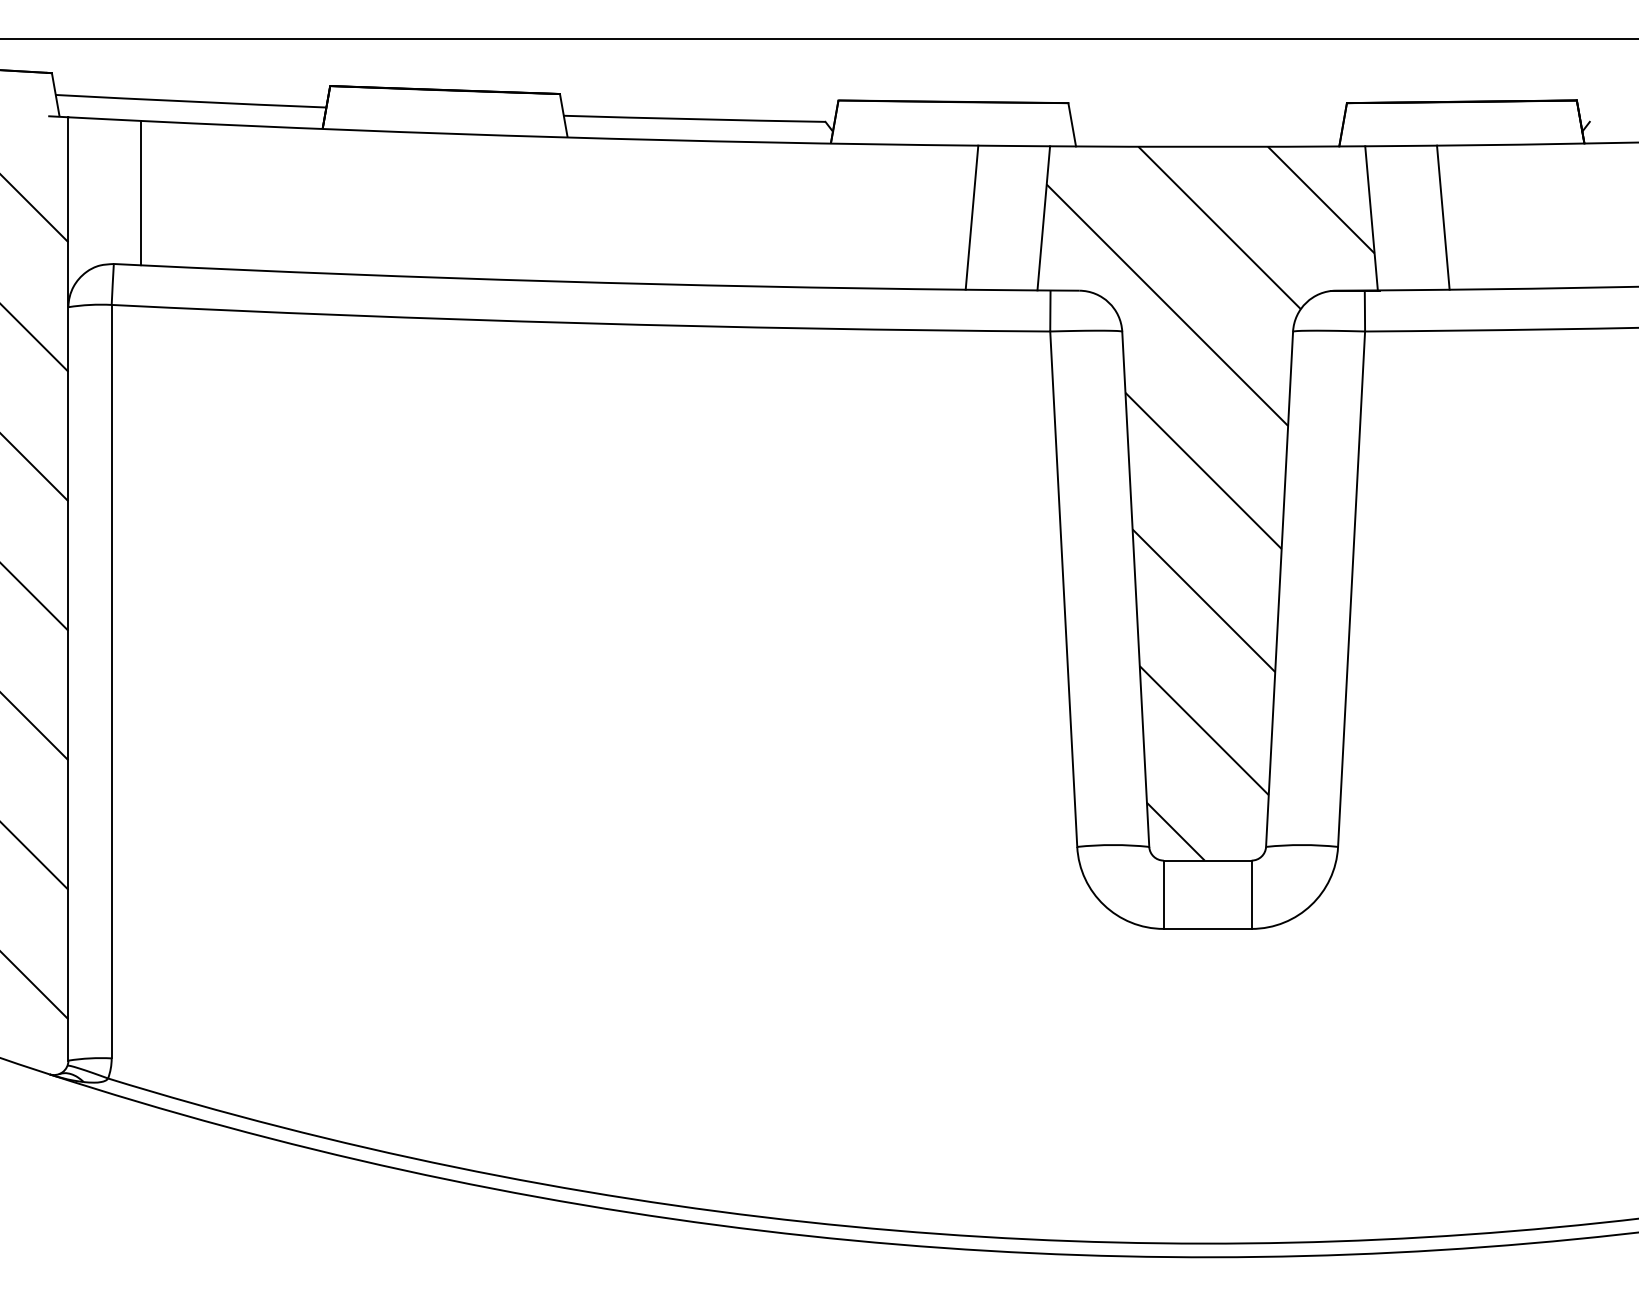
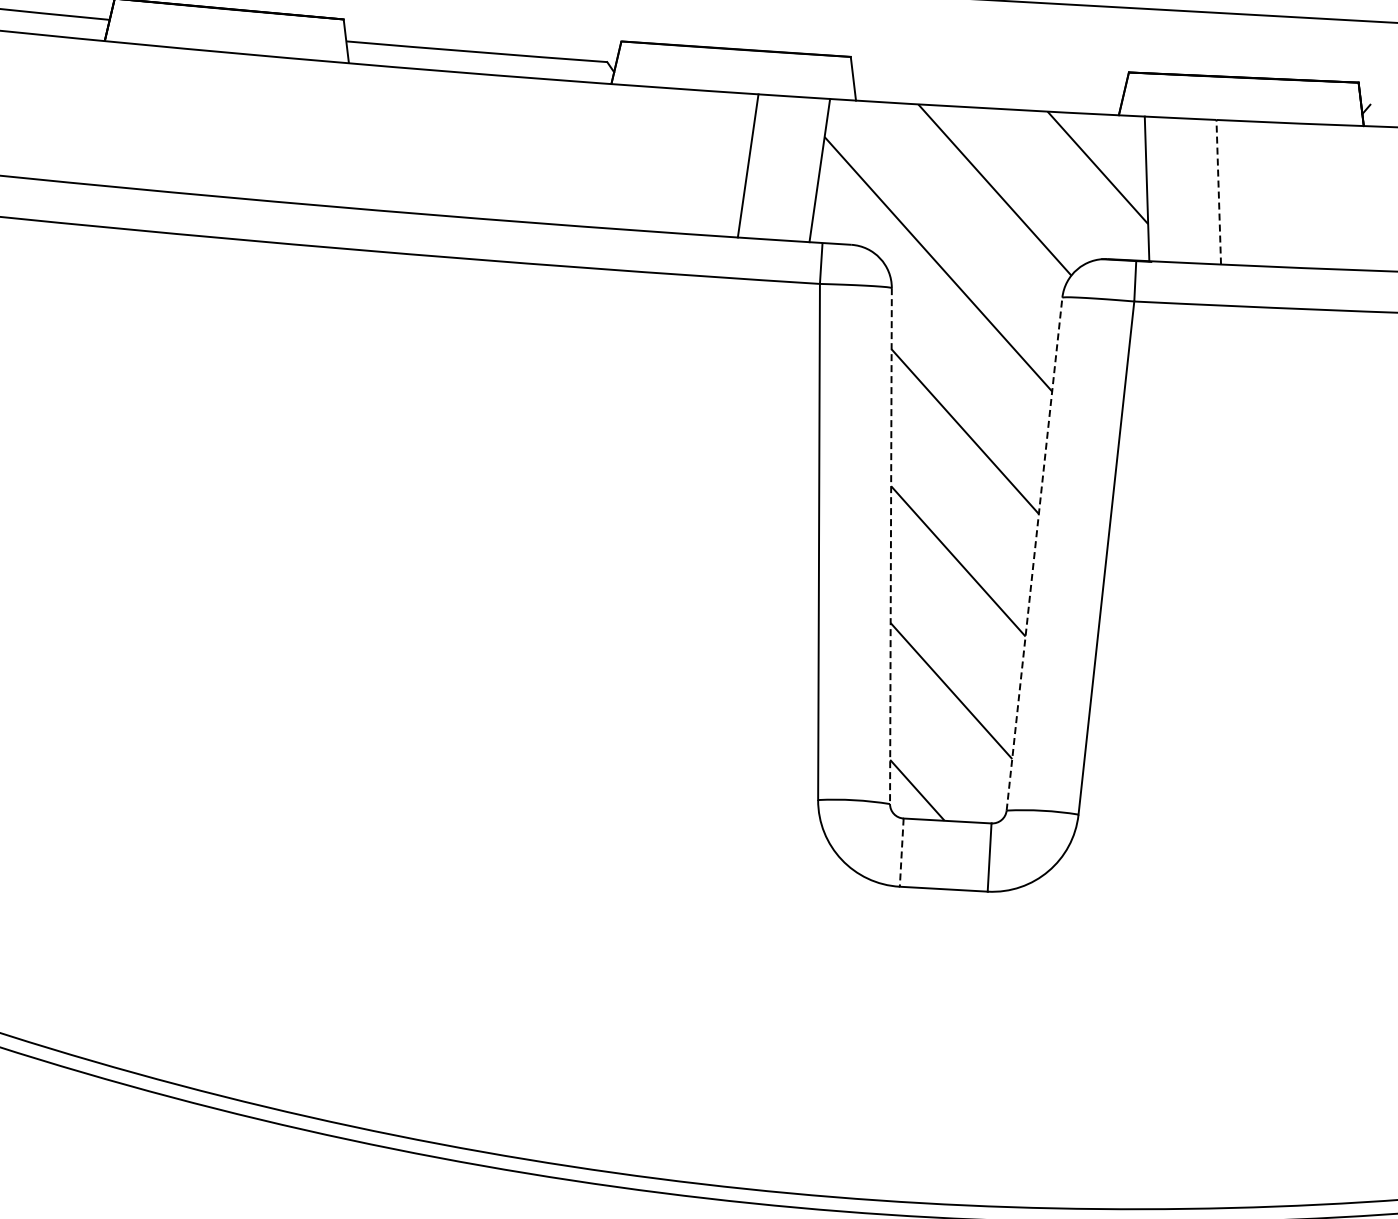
line: (1443, 217) -> (1218, 192), solid -> dashed
line: (1135, 589) -> (890, 546), solid -> dashed
line: (1279, 589) -> (1034, 554), solid -> dashed
line: (1163, 895) -> (901, 853), solid -> dashed

